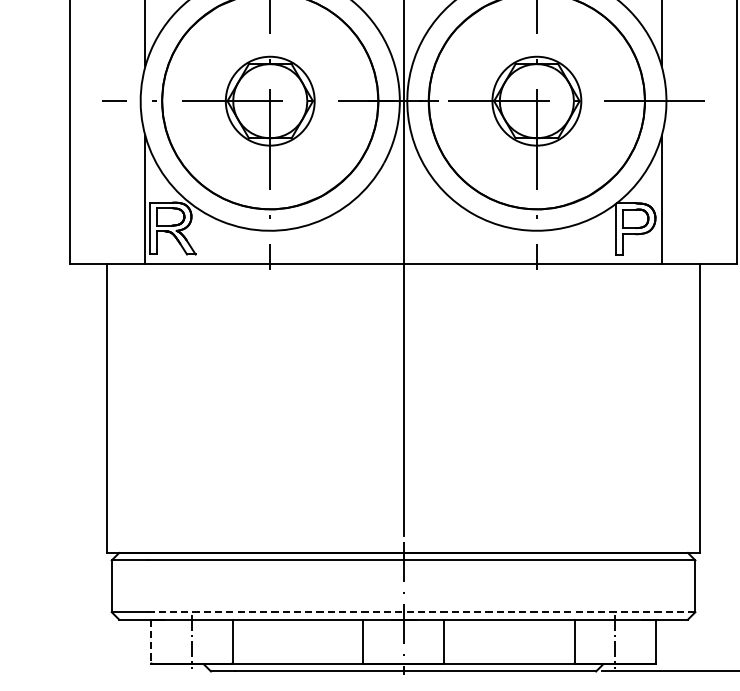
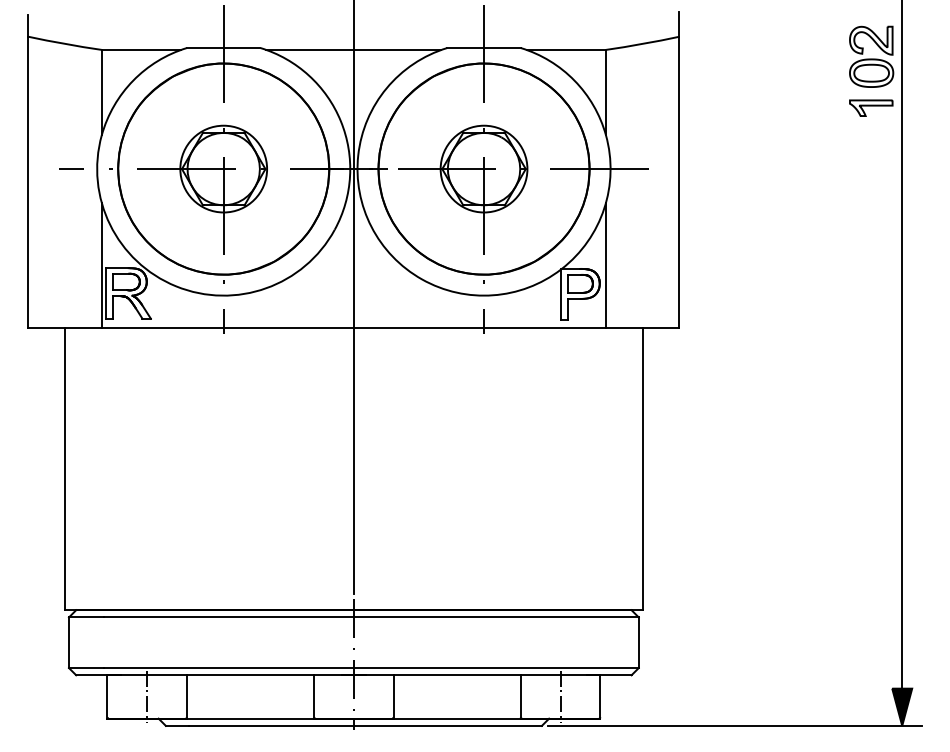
line: (420, 612) -> (370, 668), dashed -> solid
line: (151, 641) -> (107, 696), dashed -> solid

